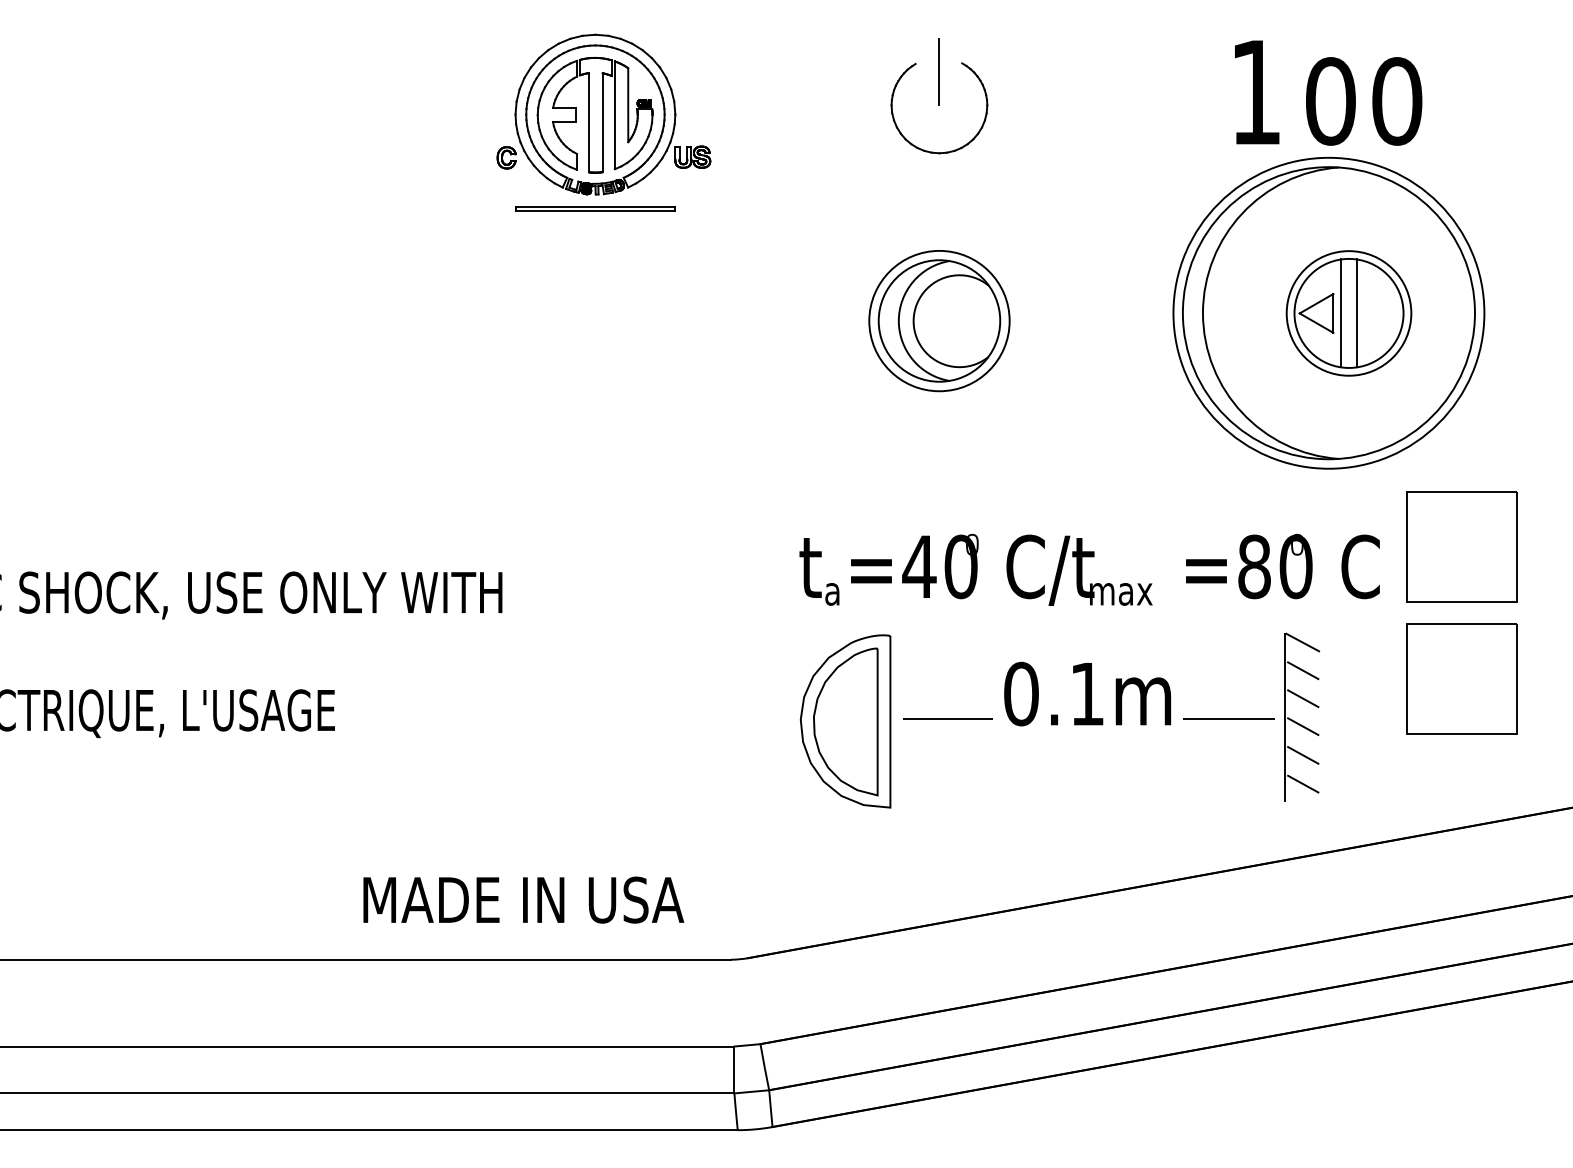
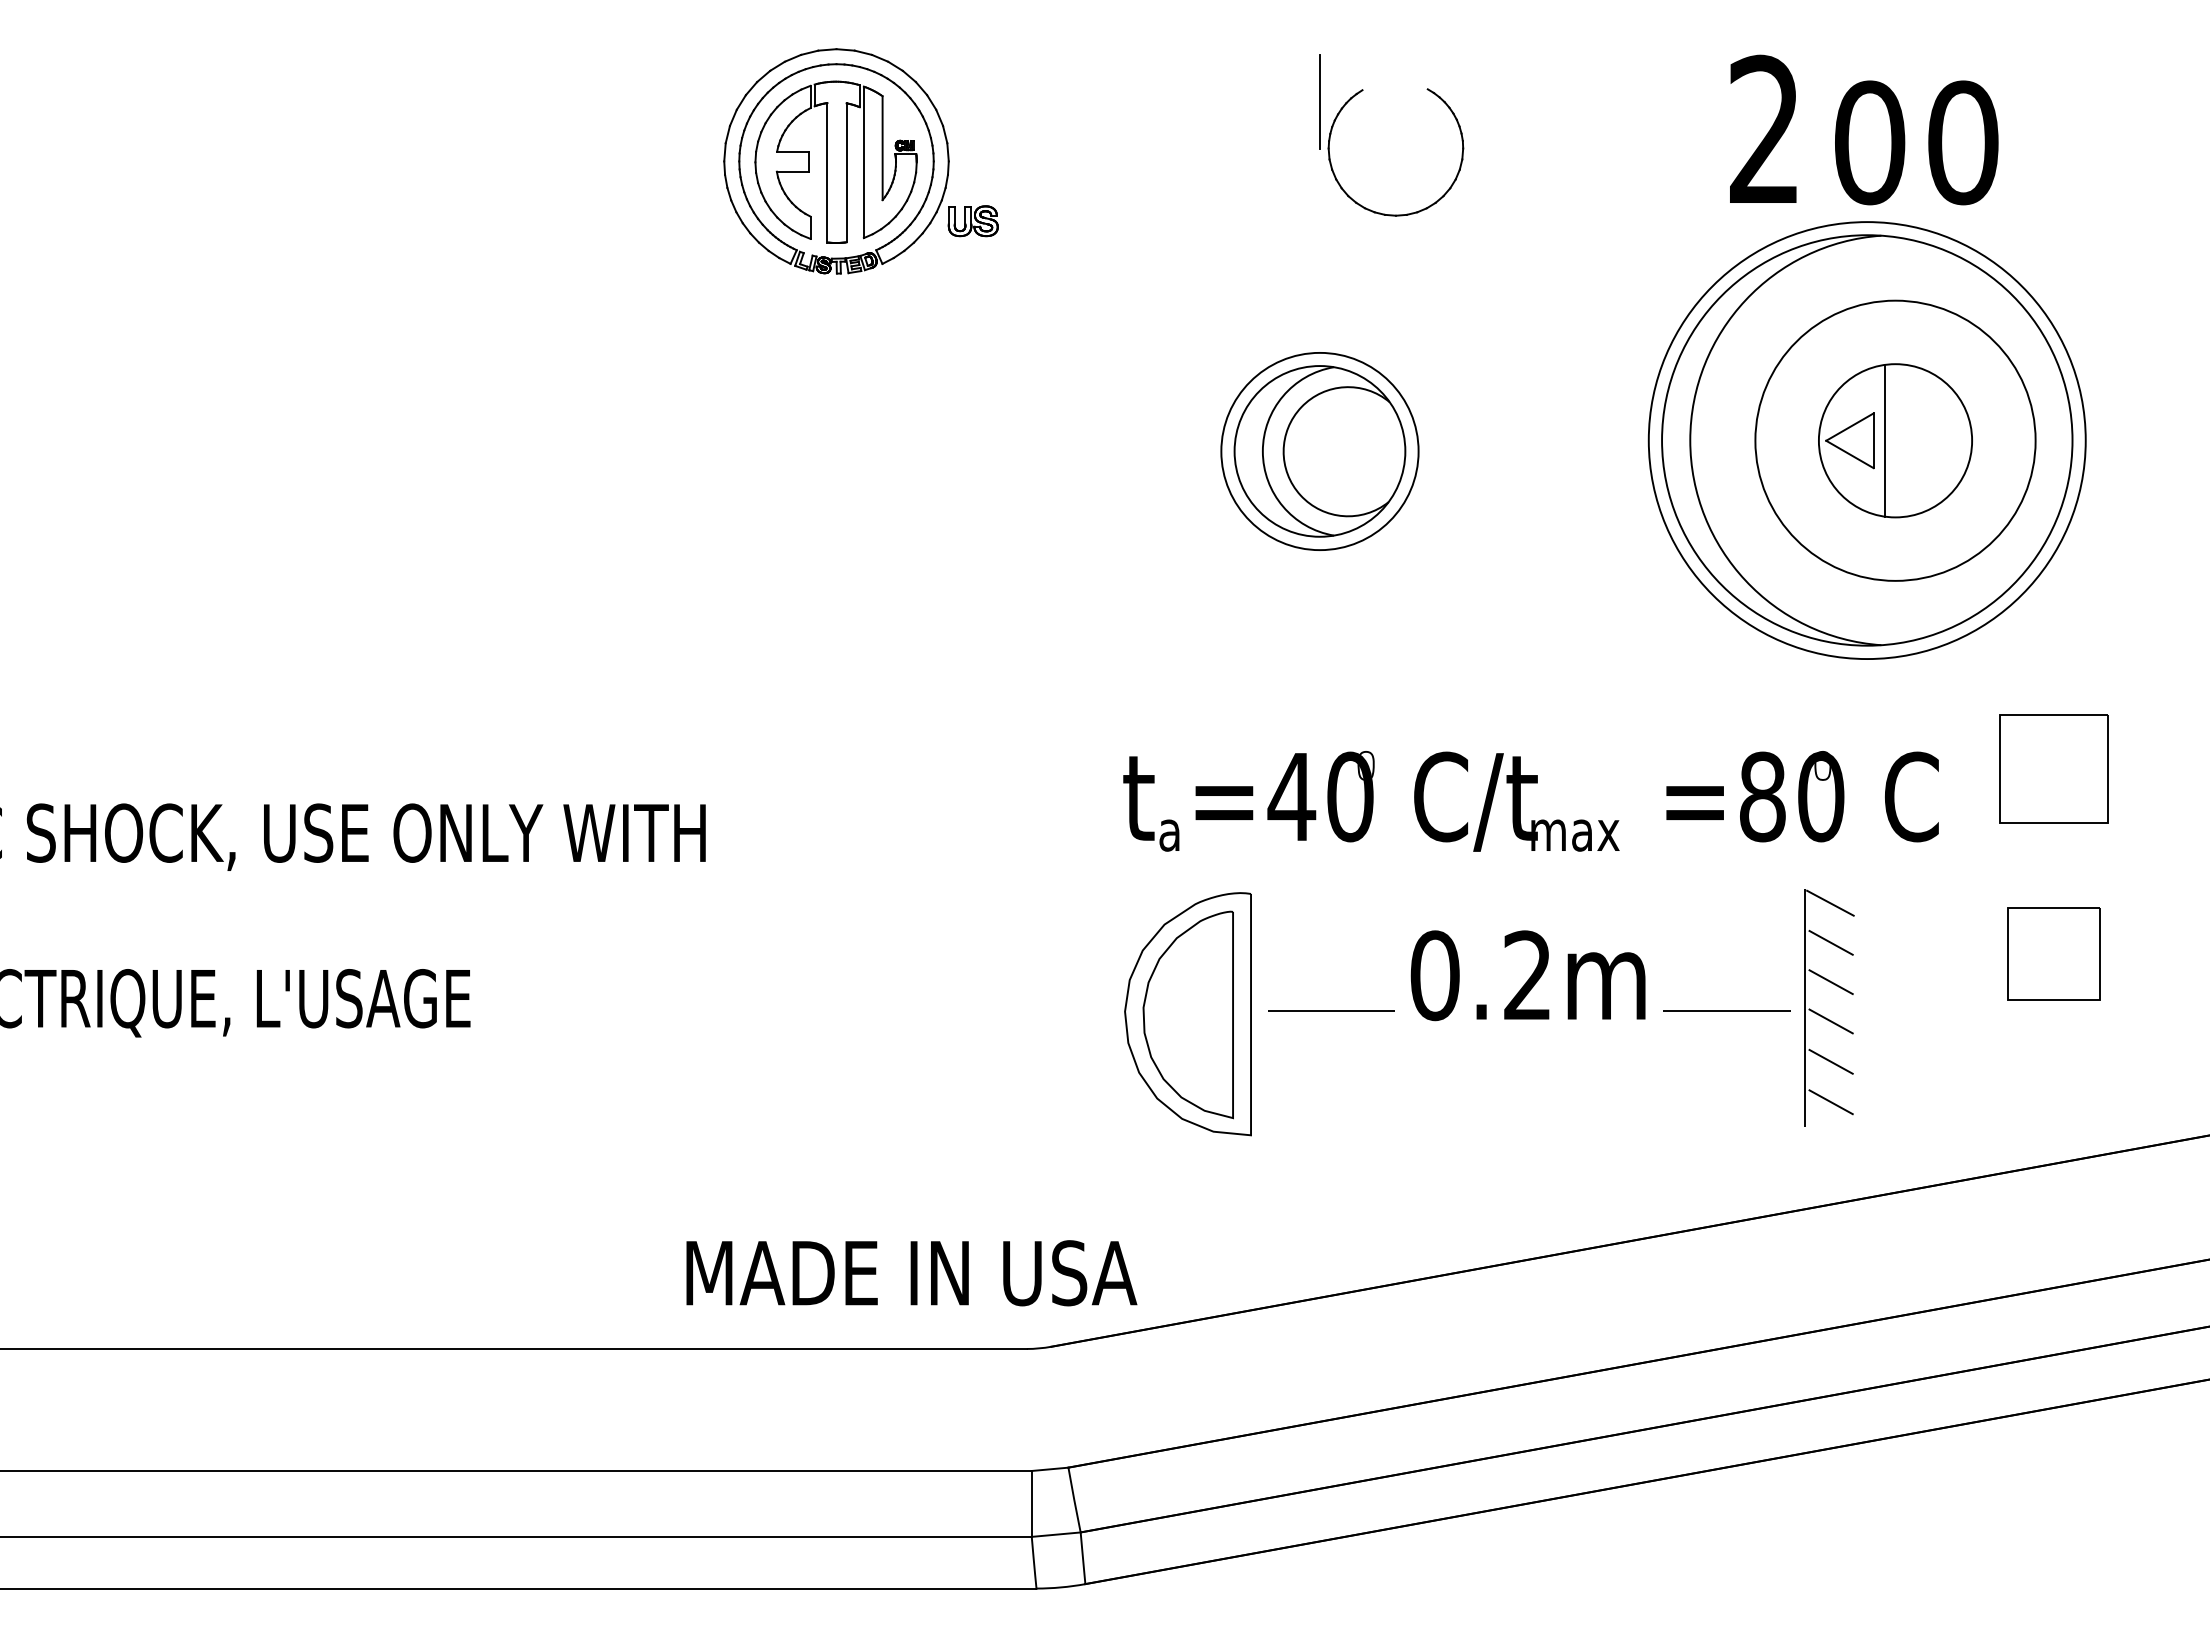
text: (1255, 91) -> (1763, 128), 1 -> 2
part: (928, 150) -> (1380, 212), moved
part: (506, 158) -> (711, 222), removed
part: (595, 208) -> (836, 293), removed
circle: (1349, 313) -> (1895, 440), size x1.6
line: (1356, 313) -> (1906, 440), removed
part: (1461, 546) -> (2053, 768), size x0.7
part: (1461, 678) -> (2053, 953), size x0.6
text: (1086, 693) -> (1526, 974), 0.1m -> 0.2m
text: (523, 900) -> (911, 1273), moved

